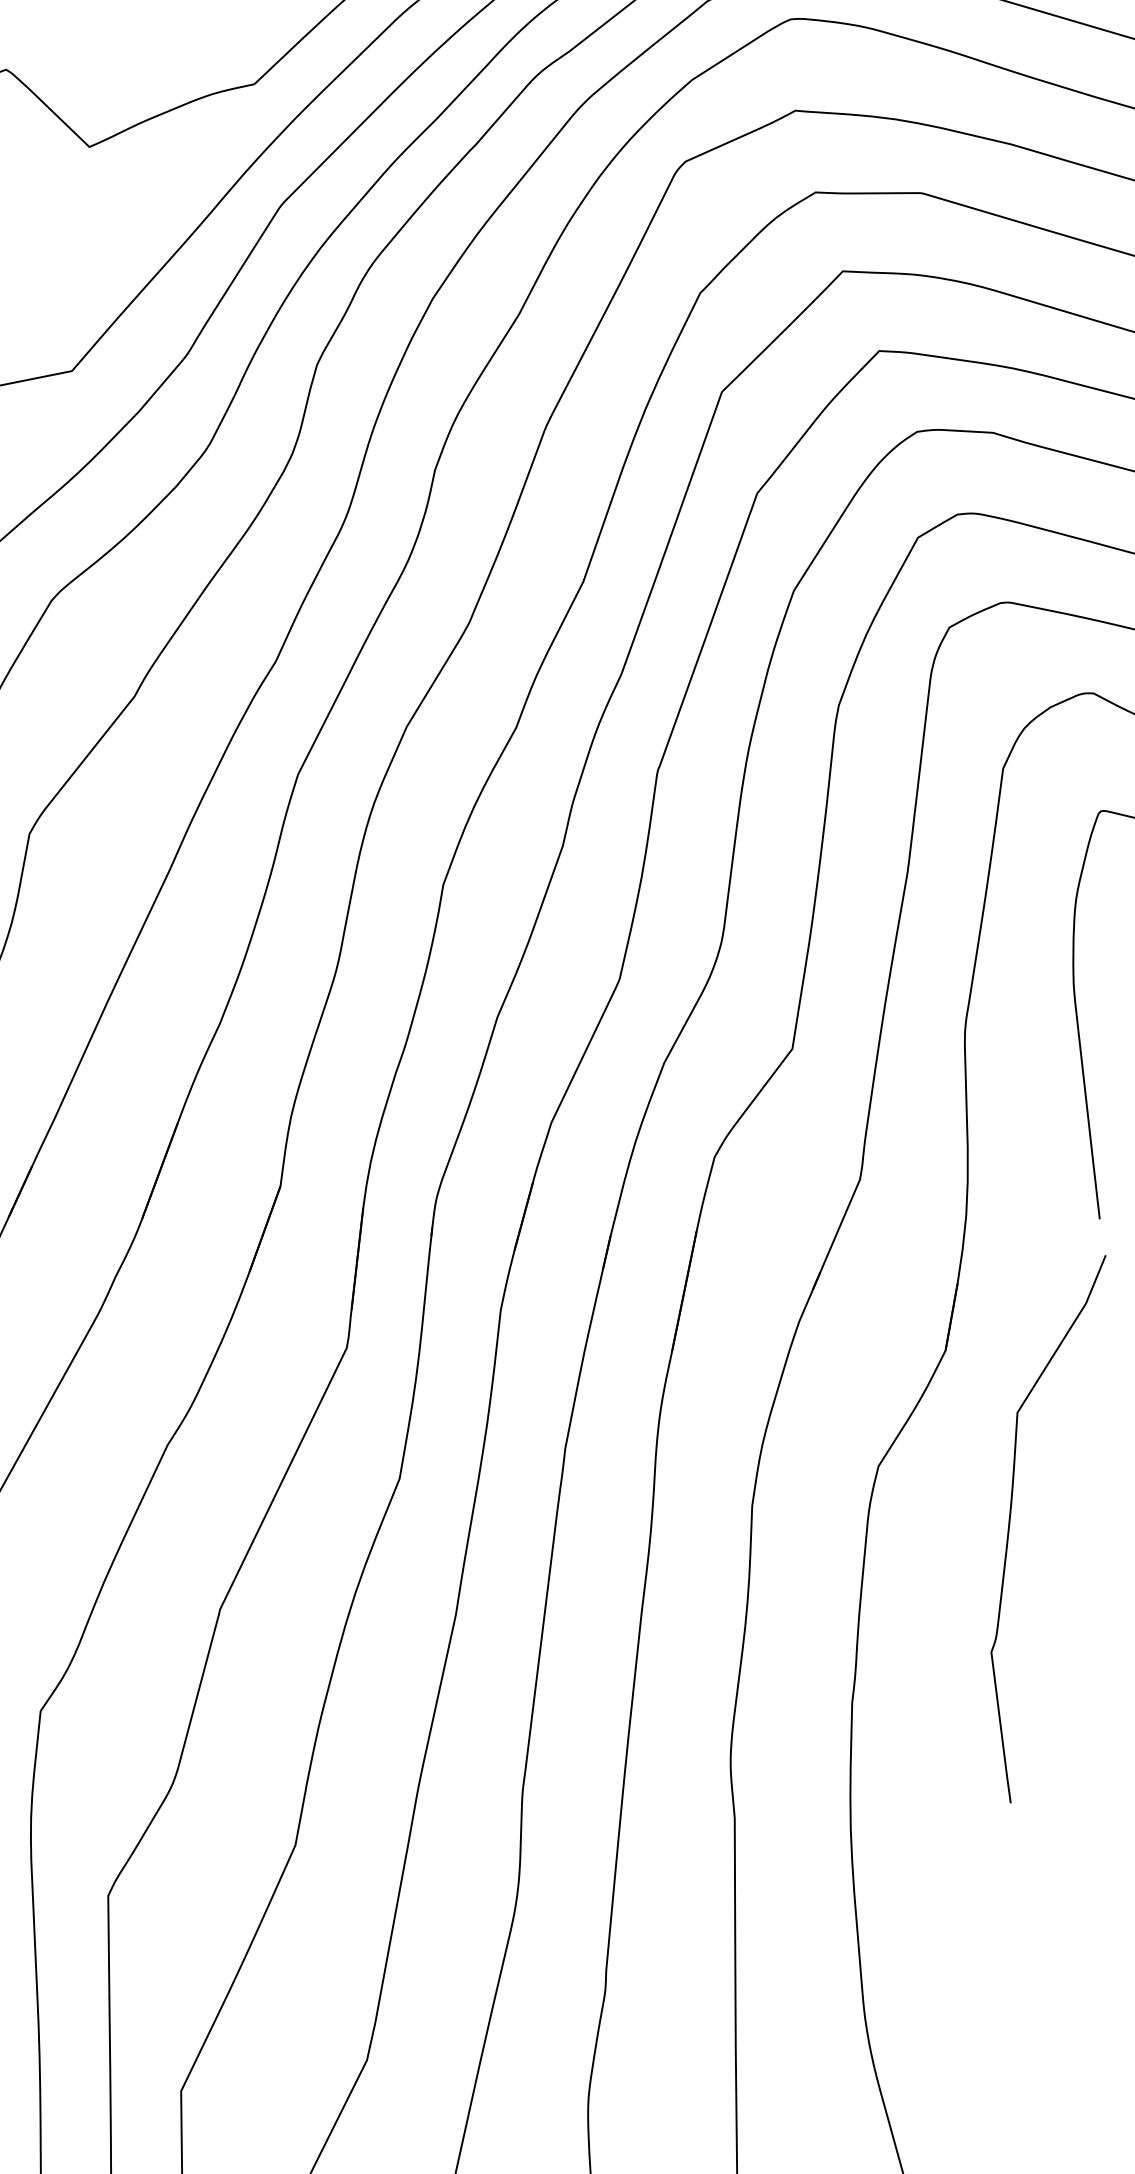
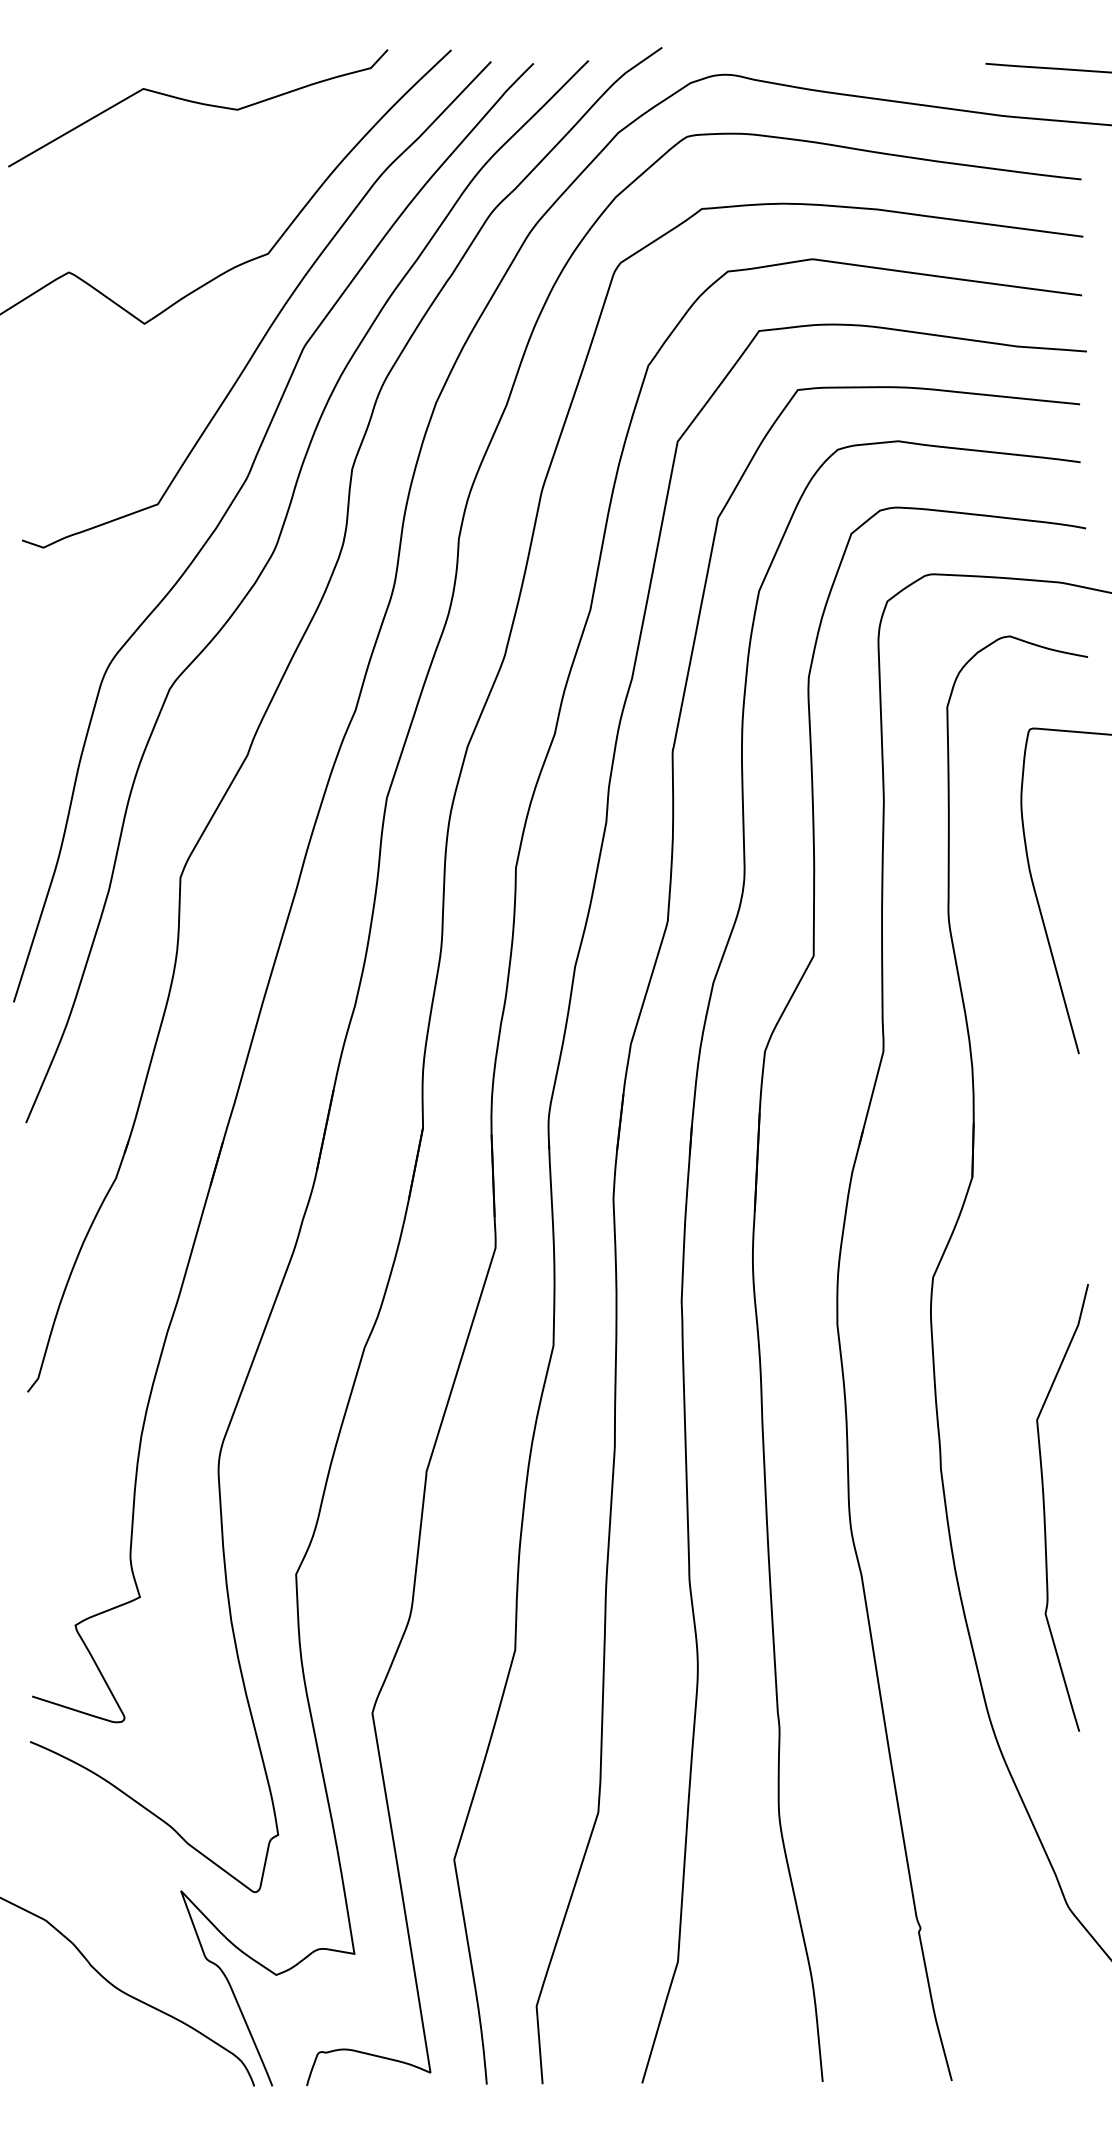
curve: (1010, 1525) -> (1045, 1510), moved

